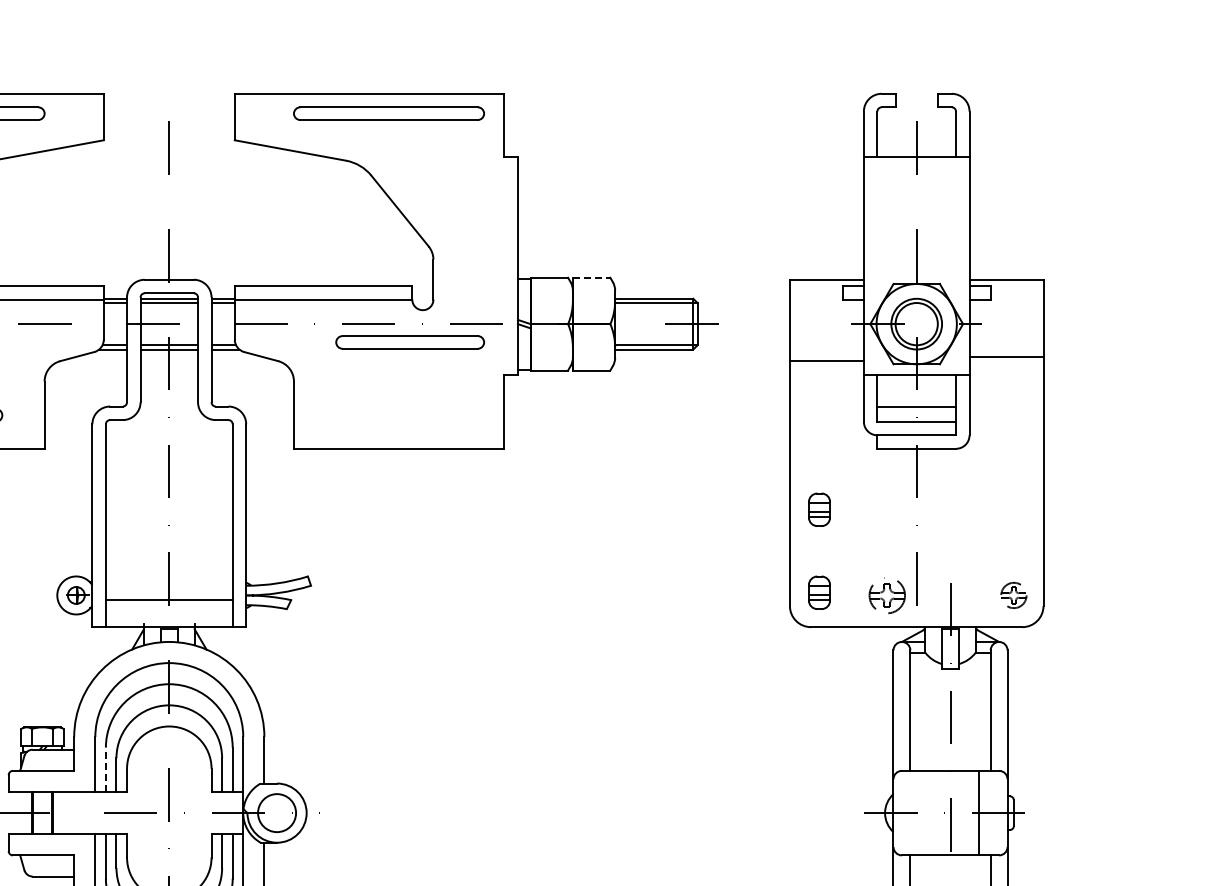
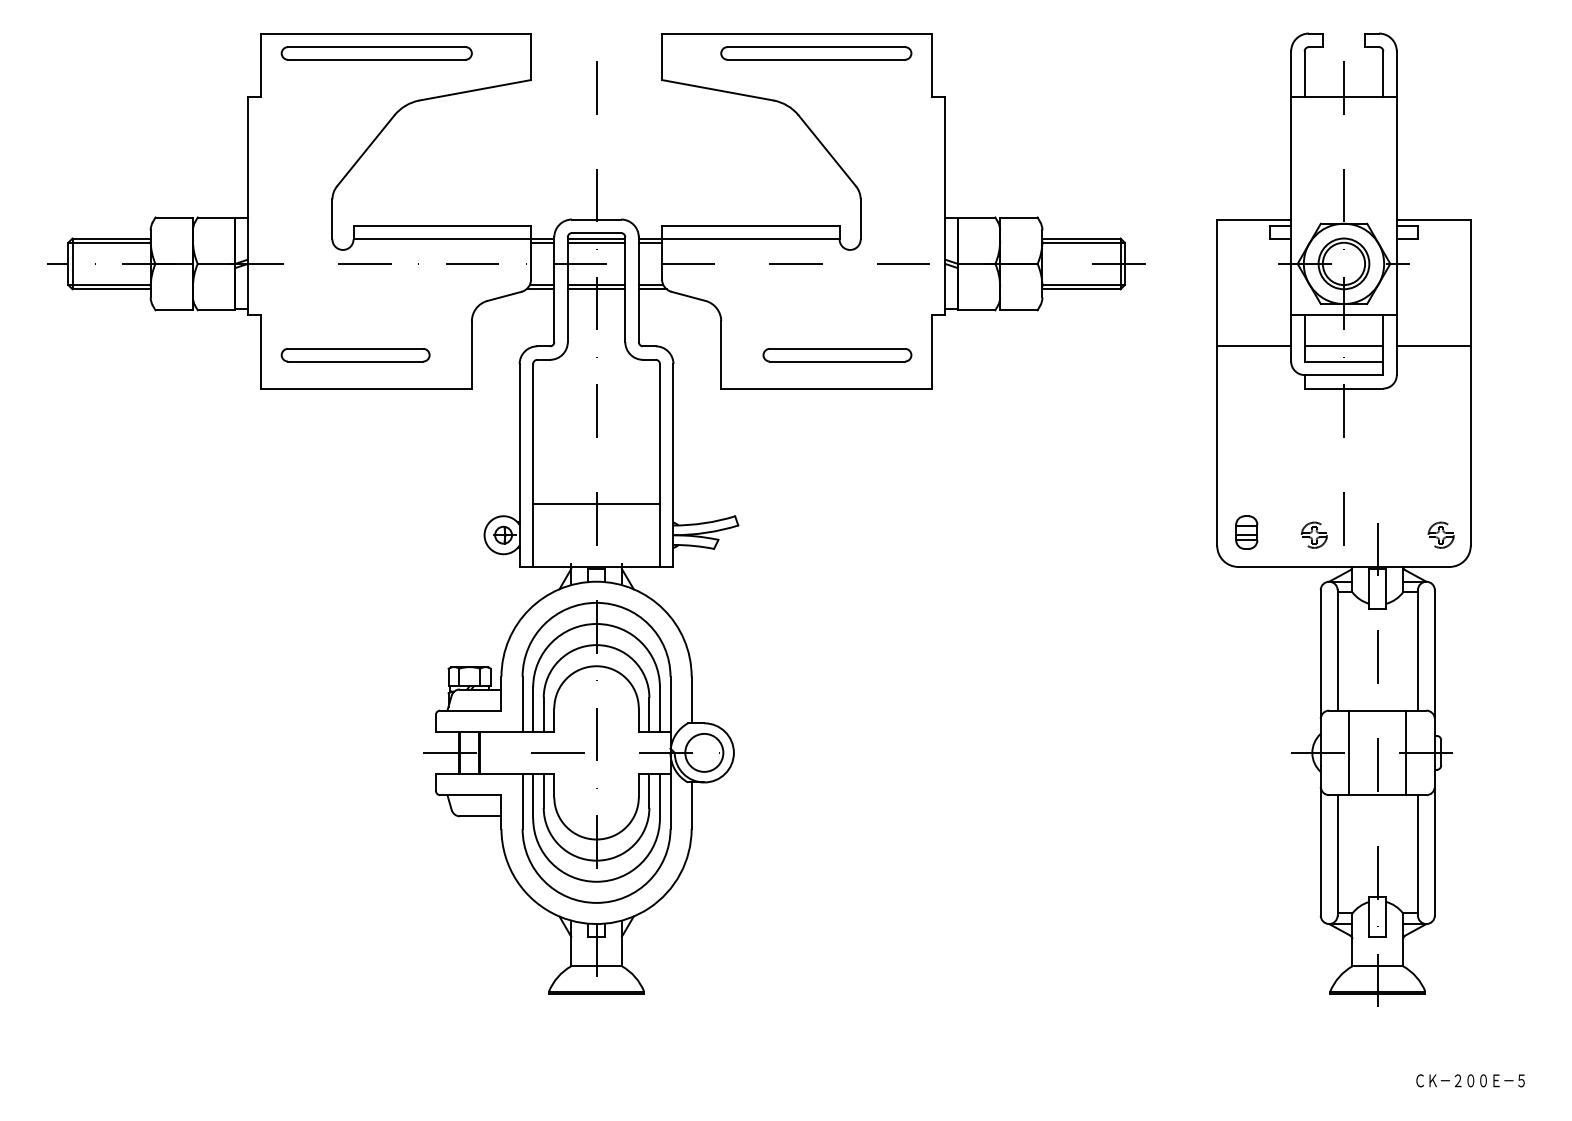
line: (591, 277) -> (1018, 217), dashed -> solid
part: (410, 342) -> (837, 355), moved
line: (1006, 356) -> (1433, 346), moved
line: (827, 360) -> (1254, 346), moved
part: (819, 509) -> (1246, 449), removed
part: (886, 594) -> (1313, 534), size x0.71
line: (169, 599) -> (596, 503), moved
line: (106, 769) -> (533, 709), dashed -> solid
line: (922, 812) -> (1349, 752), added

